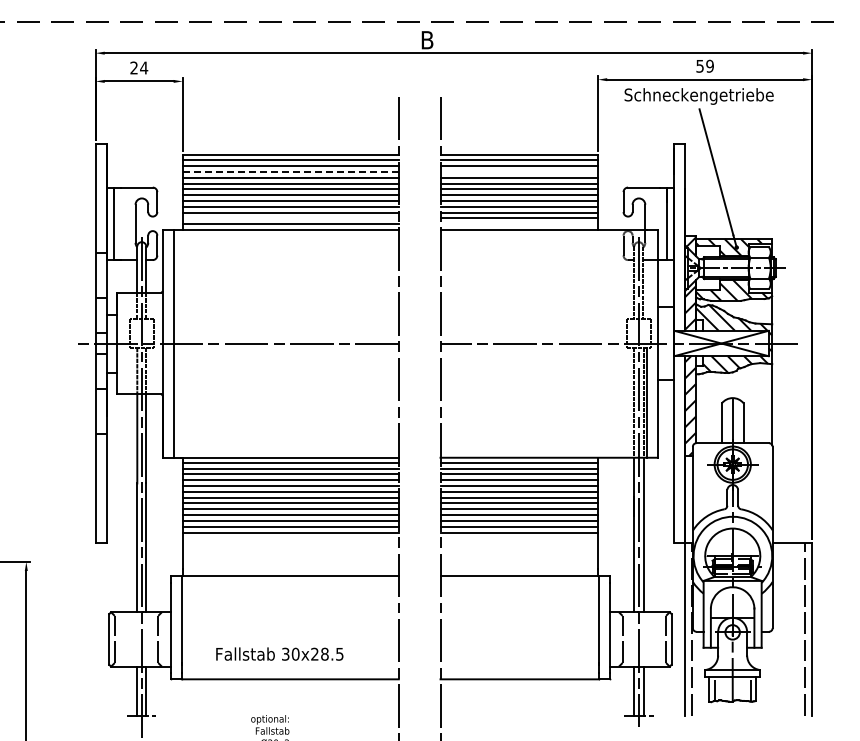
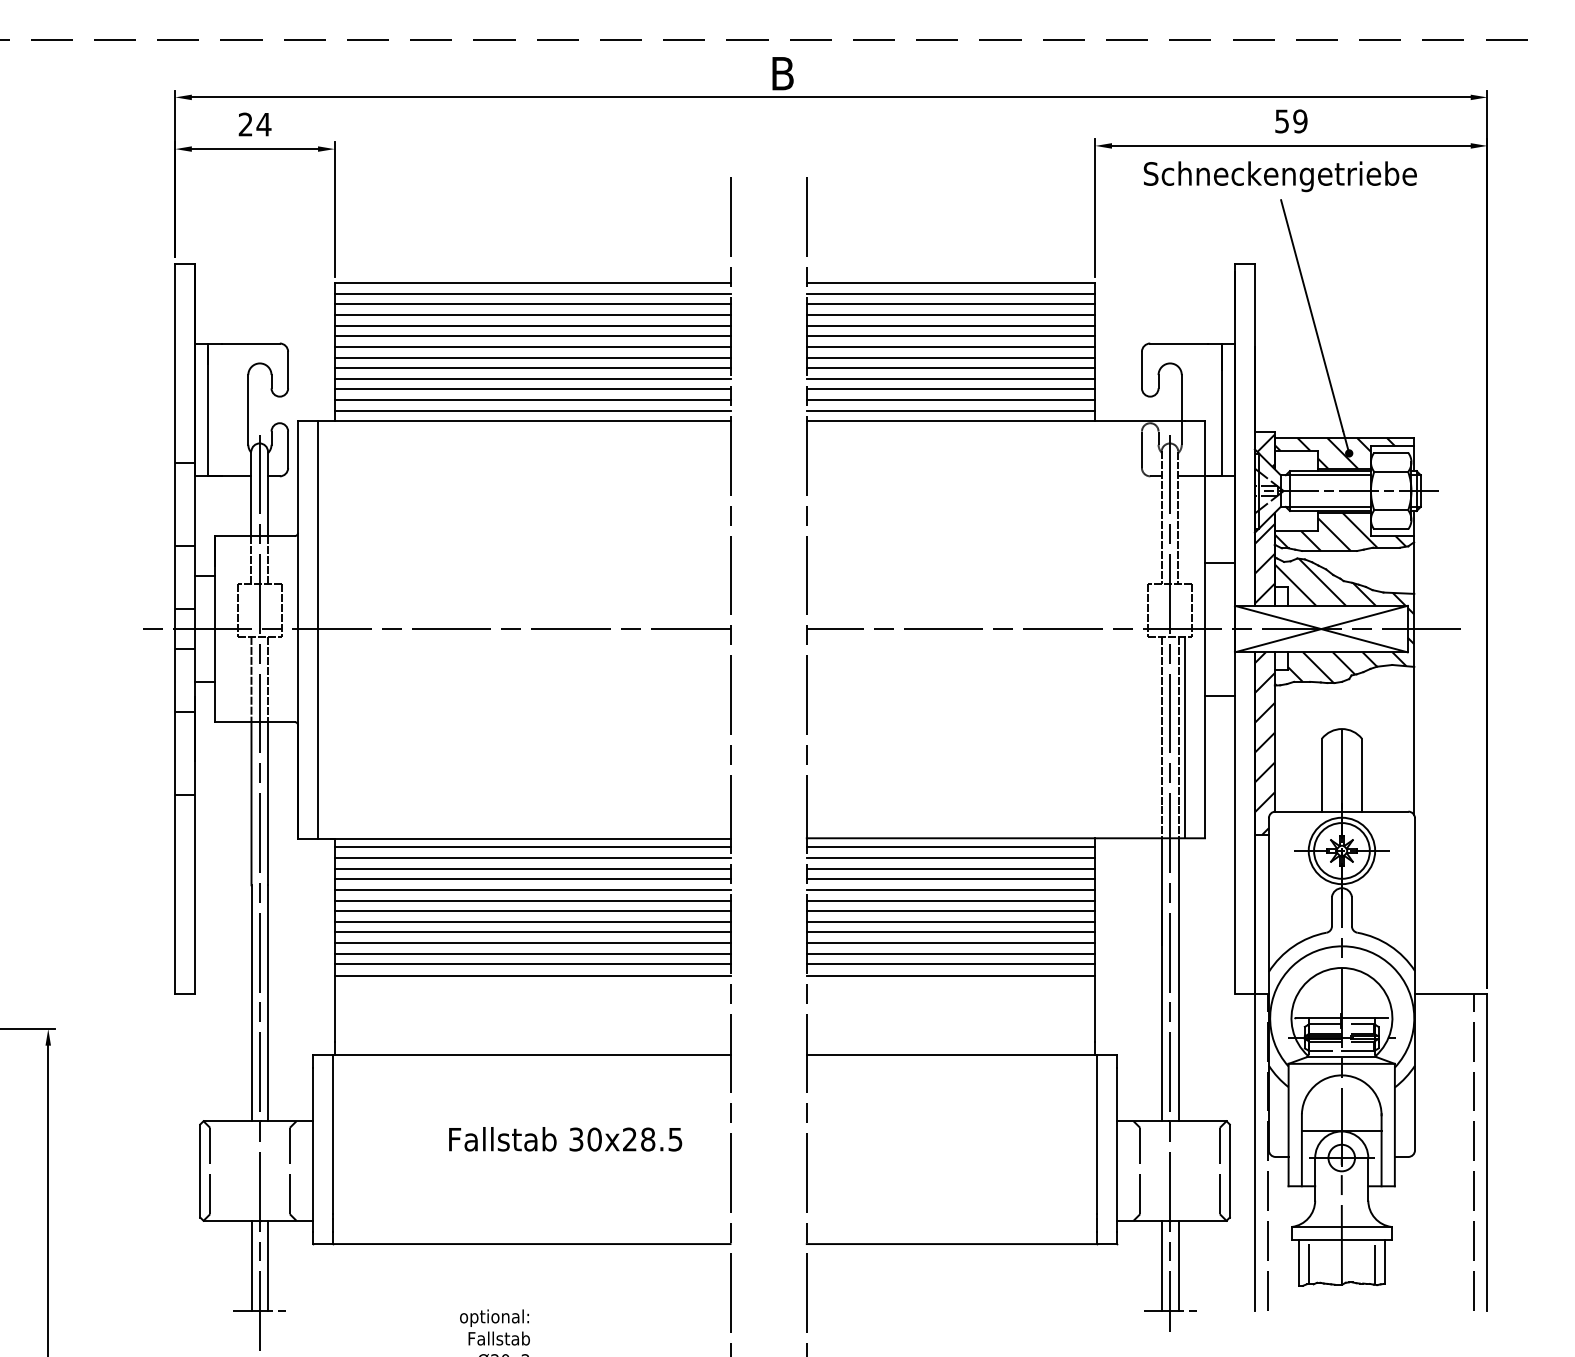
line: (291, 172) -> (533, 315), dashed -> solid
line: (519, 172) -> (951, 315), added
line: (290, 218) -> (532, 400), added
line: (519, 224) -> (951, 411), added
text: (279, 653) -> (564, 1138), moved

